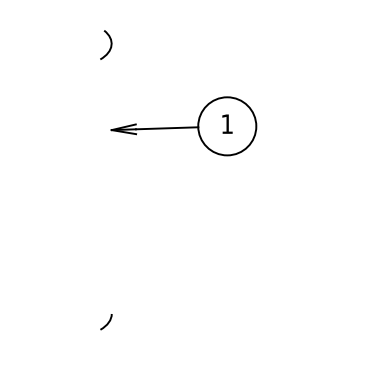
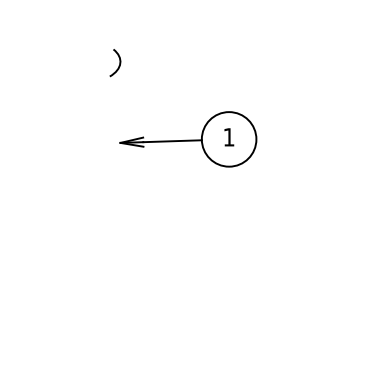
curve: (107, 322) -> (116, 323), removed

